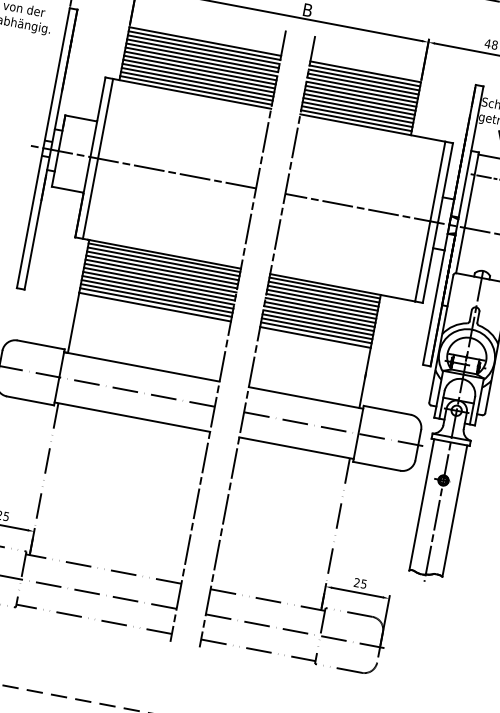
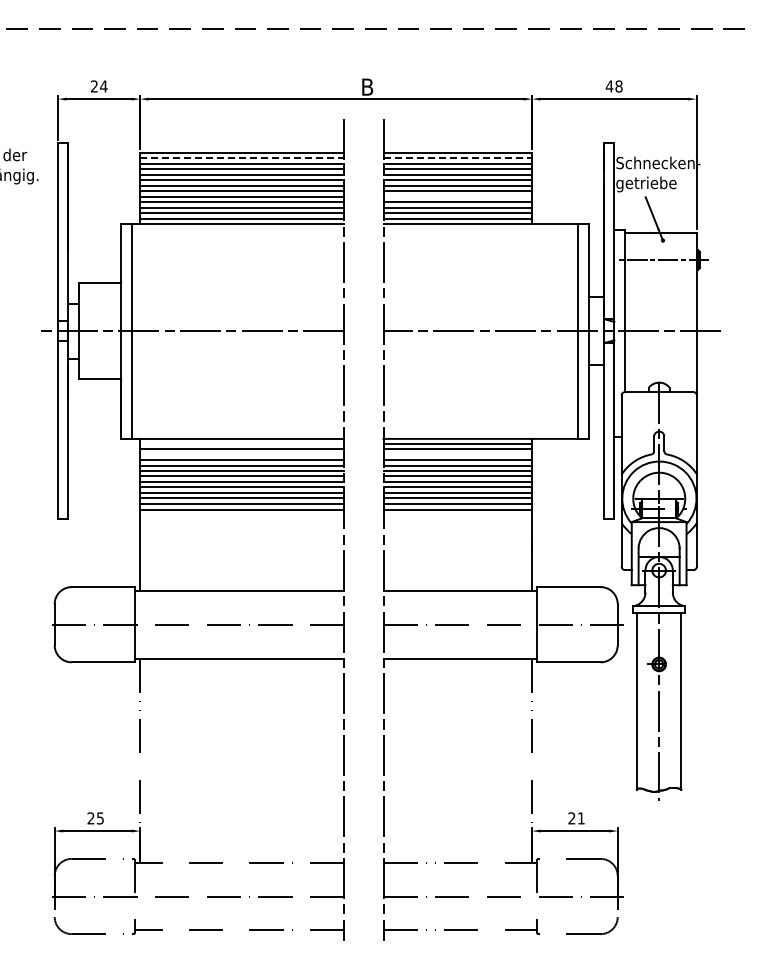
line: (204, 45) -> (242, 158), solid -> dashed
line: (365, 76) -> (458, 158), solid -> dashed
line: (359, 104) -> (457, 196), removed
line: (164, 257) -> (242, 443), removed
line: (163, 265) -> (242, 454), removed
line: (323, 296) -> (457, 454), removed
text: (363, 584) -> (580, 818), 25 -> 21

